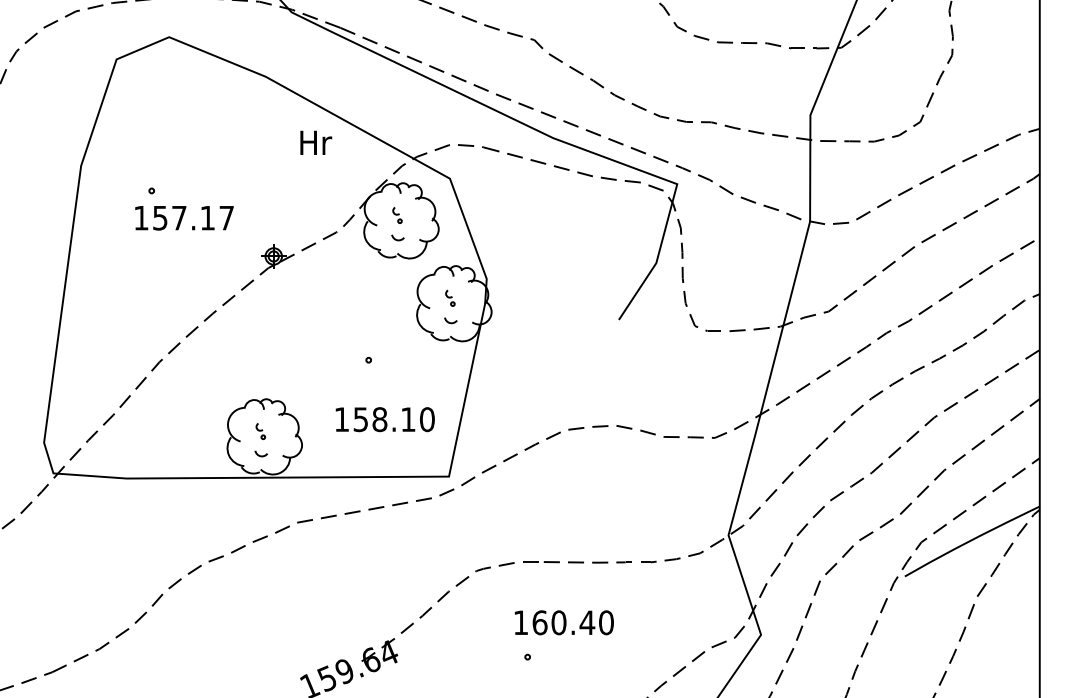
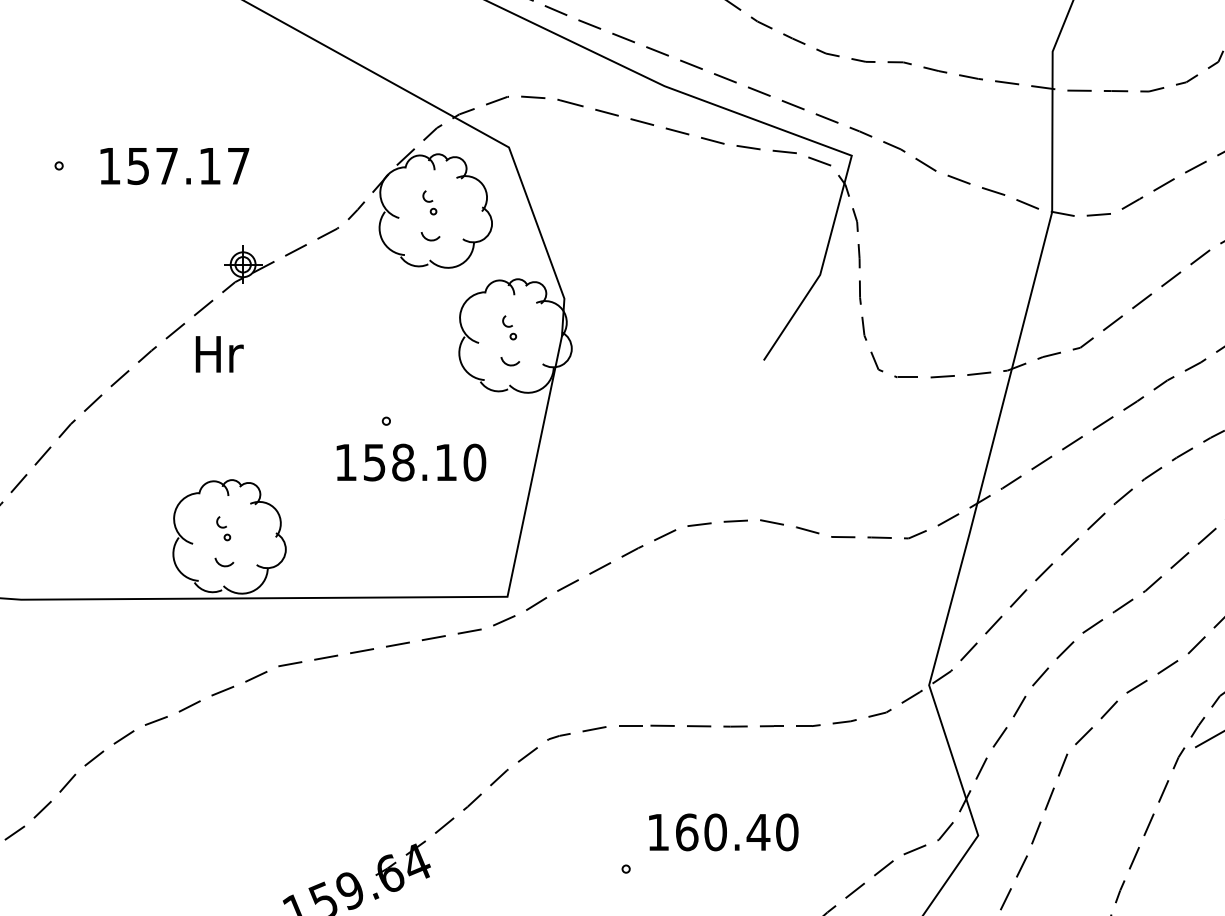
text: (316, 142) -> (220, 353), moved
text: (184, 218) -> (174, 166), moved
text: (384, 419) -> (410, 462), moved
text: (564, 622) -> (723, 831), moved

